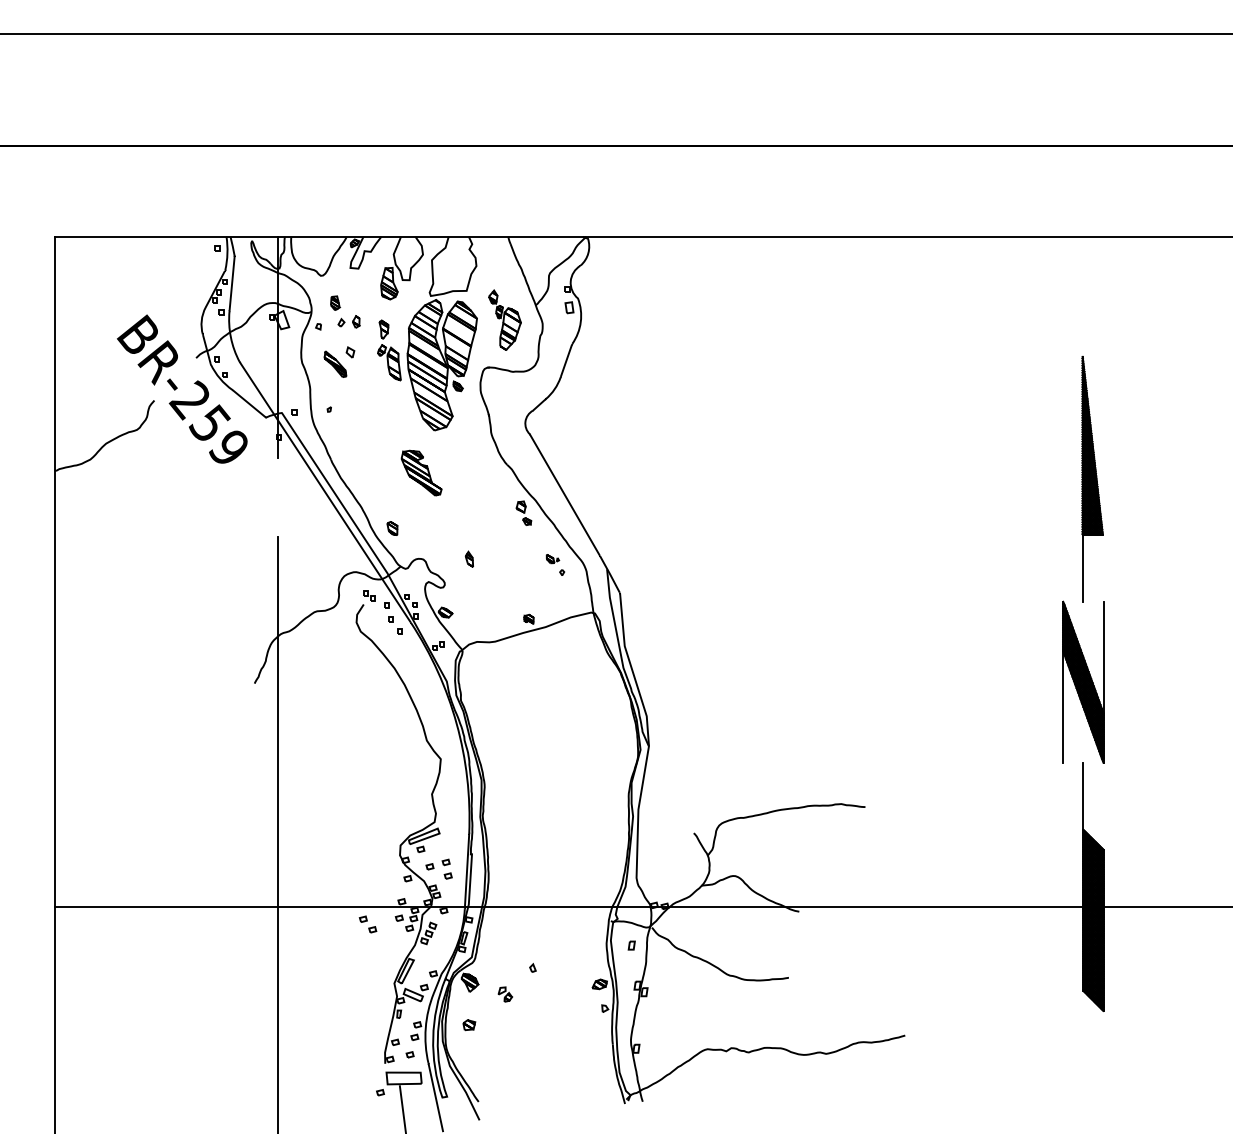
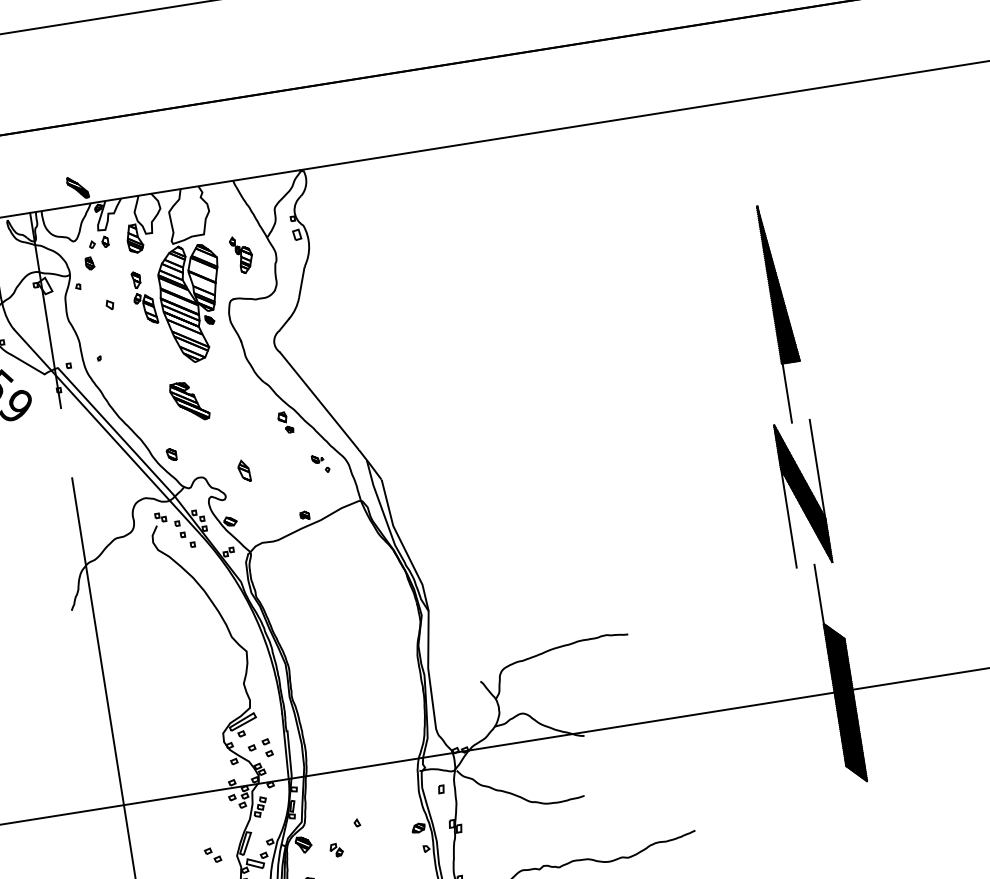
part: (504, 319) -> (241, 254), size x0.7
part: (348, 321) -> (98, 242), moved
part: (335, 363) -> (77, 187), moved
part: (468, 558) -> (243, 470), size x1.6
part: (367, 924) -> (212, 855), moved

